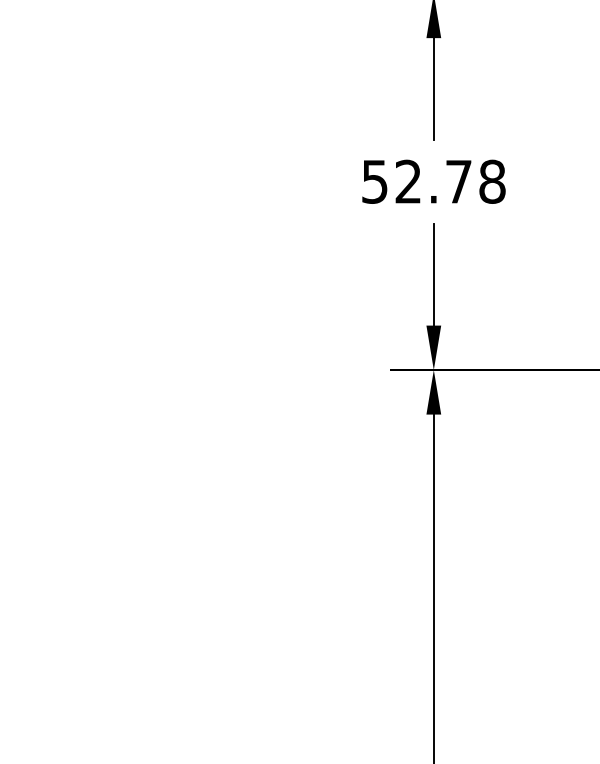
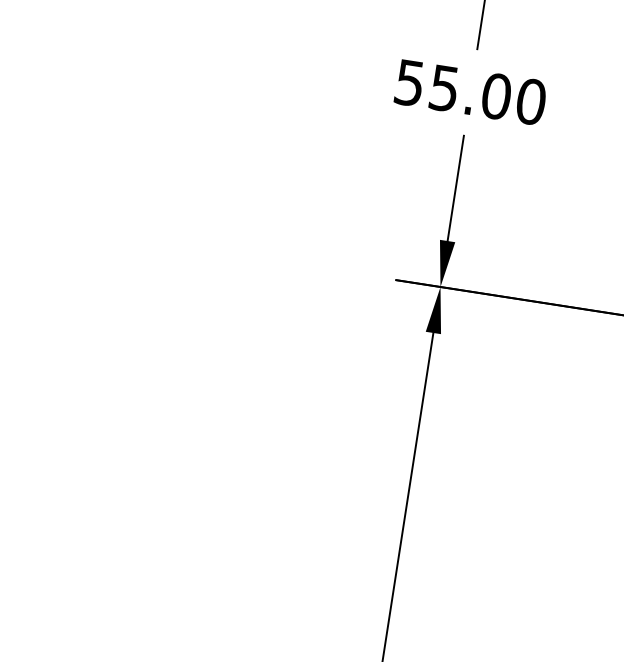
text: (450, 181) -> (487, 94), 52.78 -> 55.00

